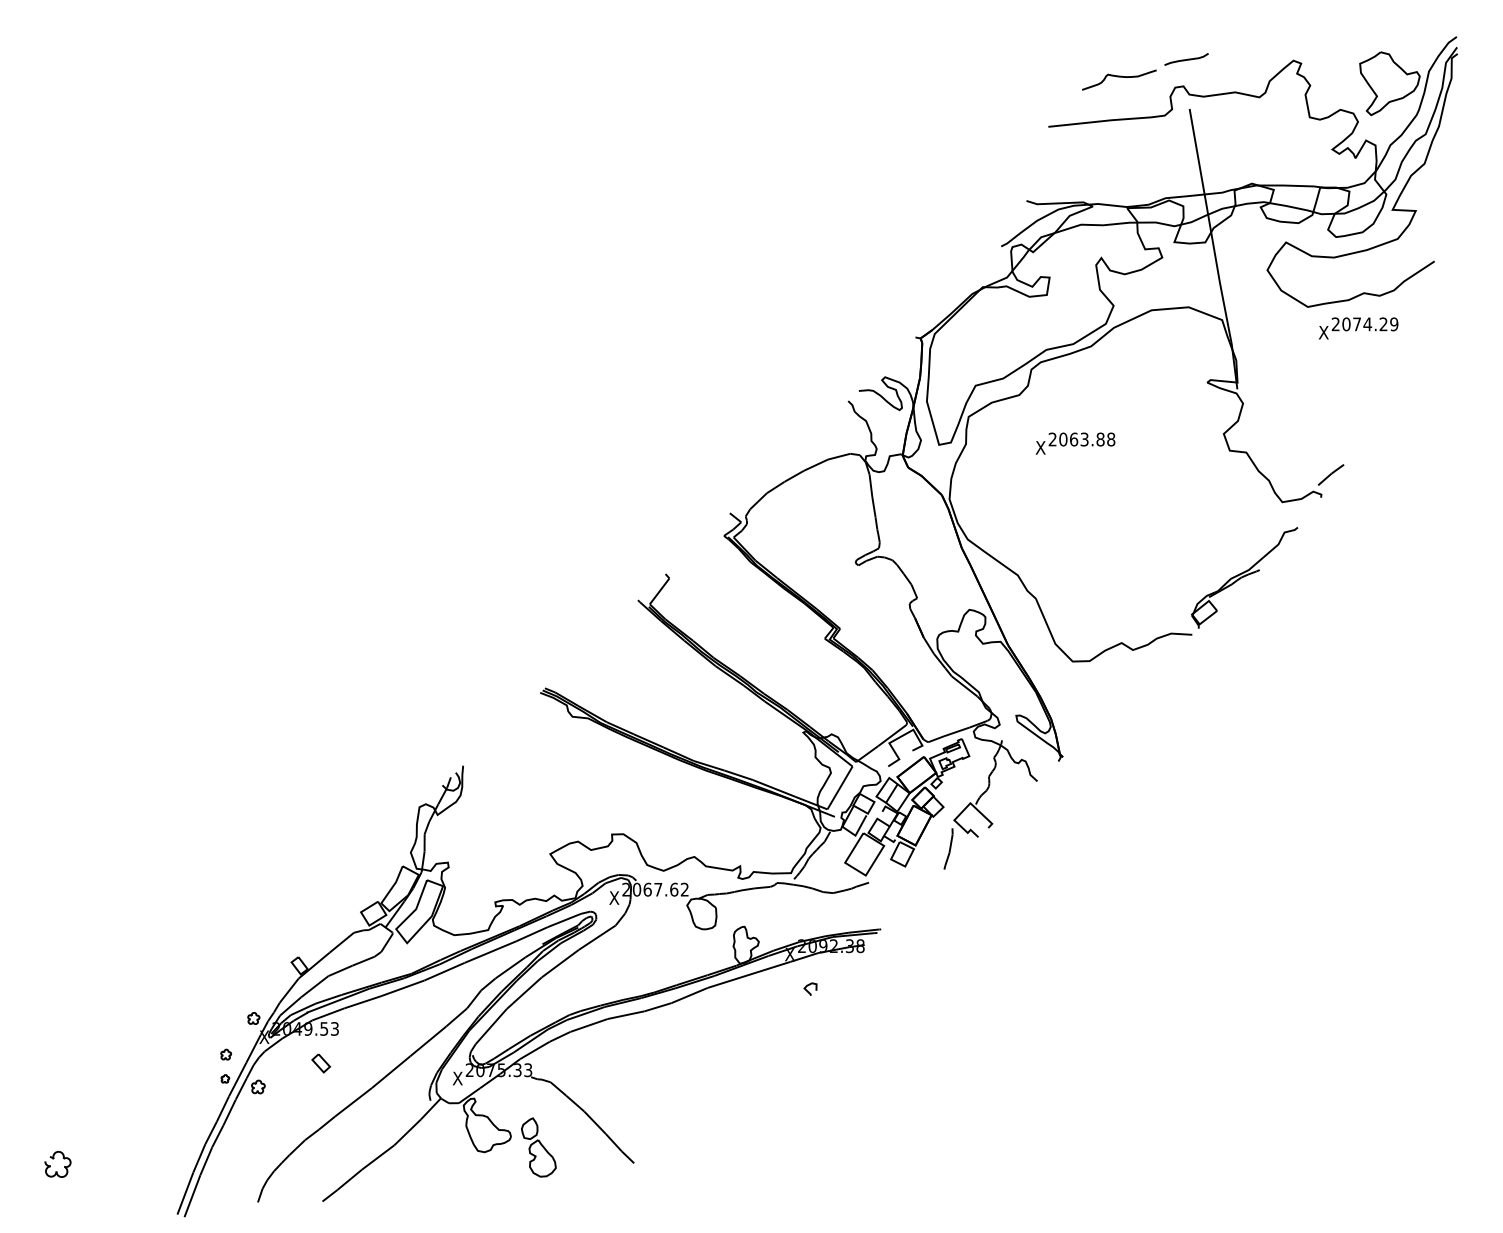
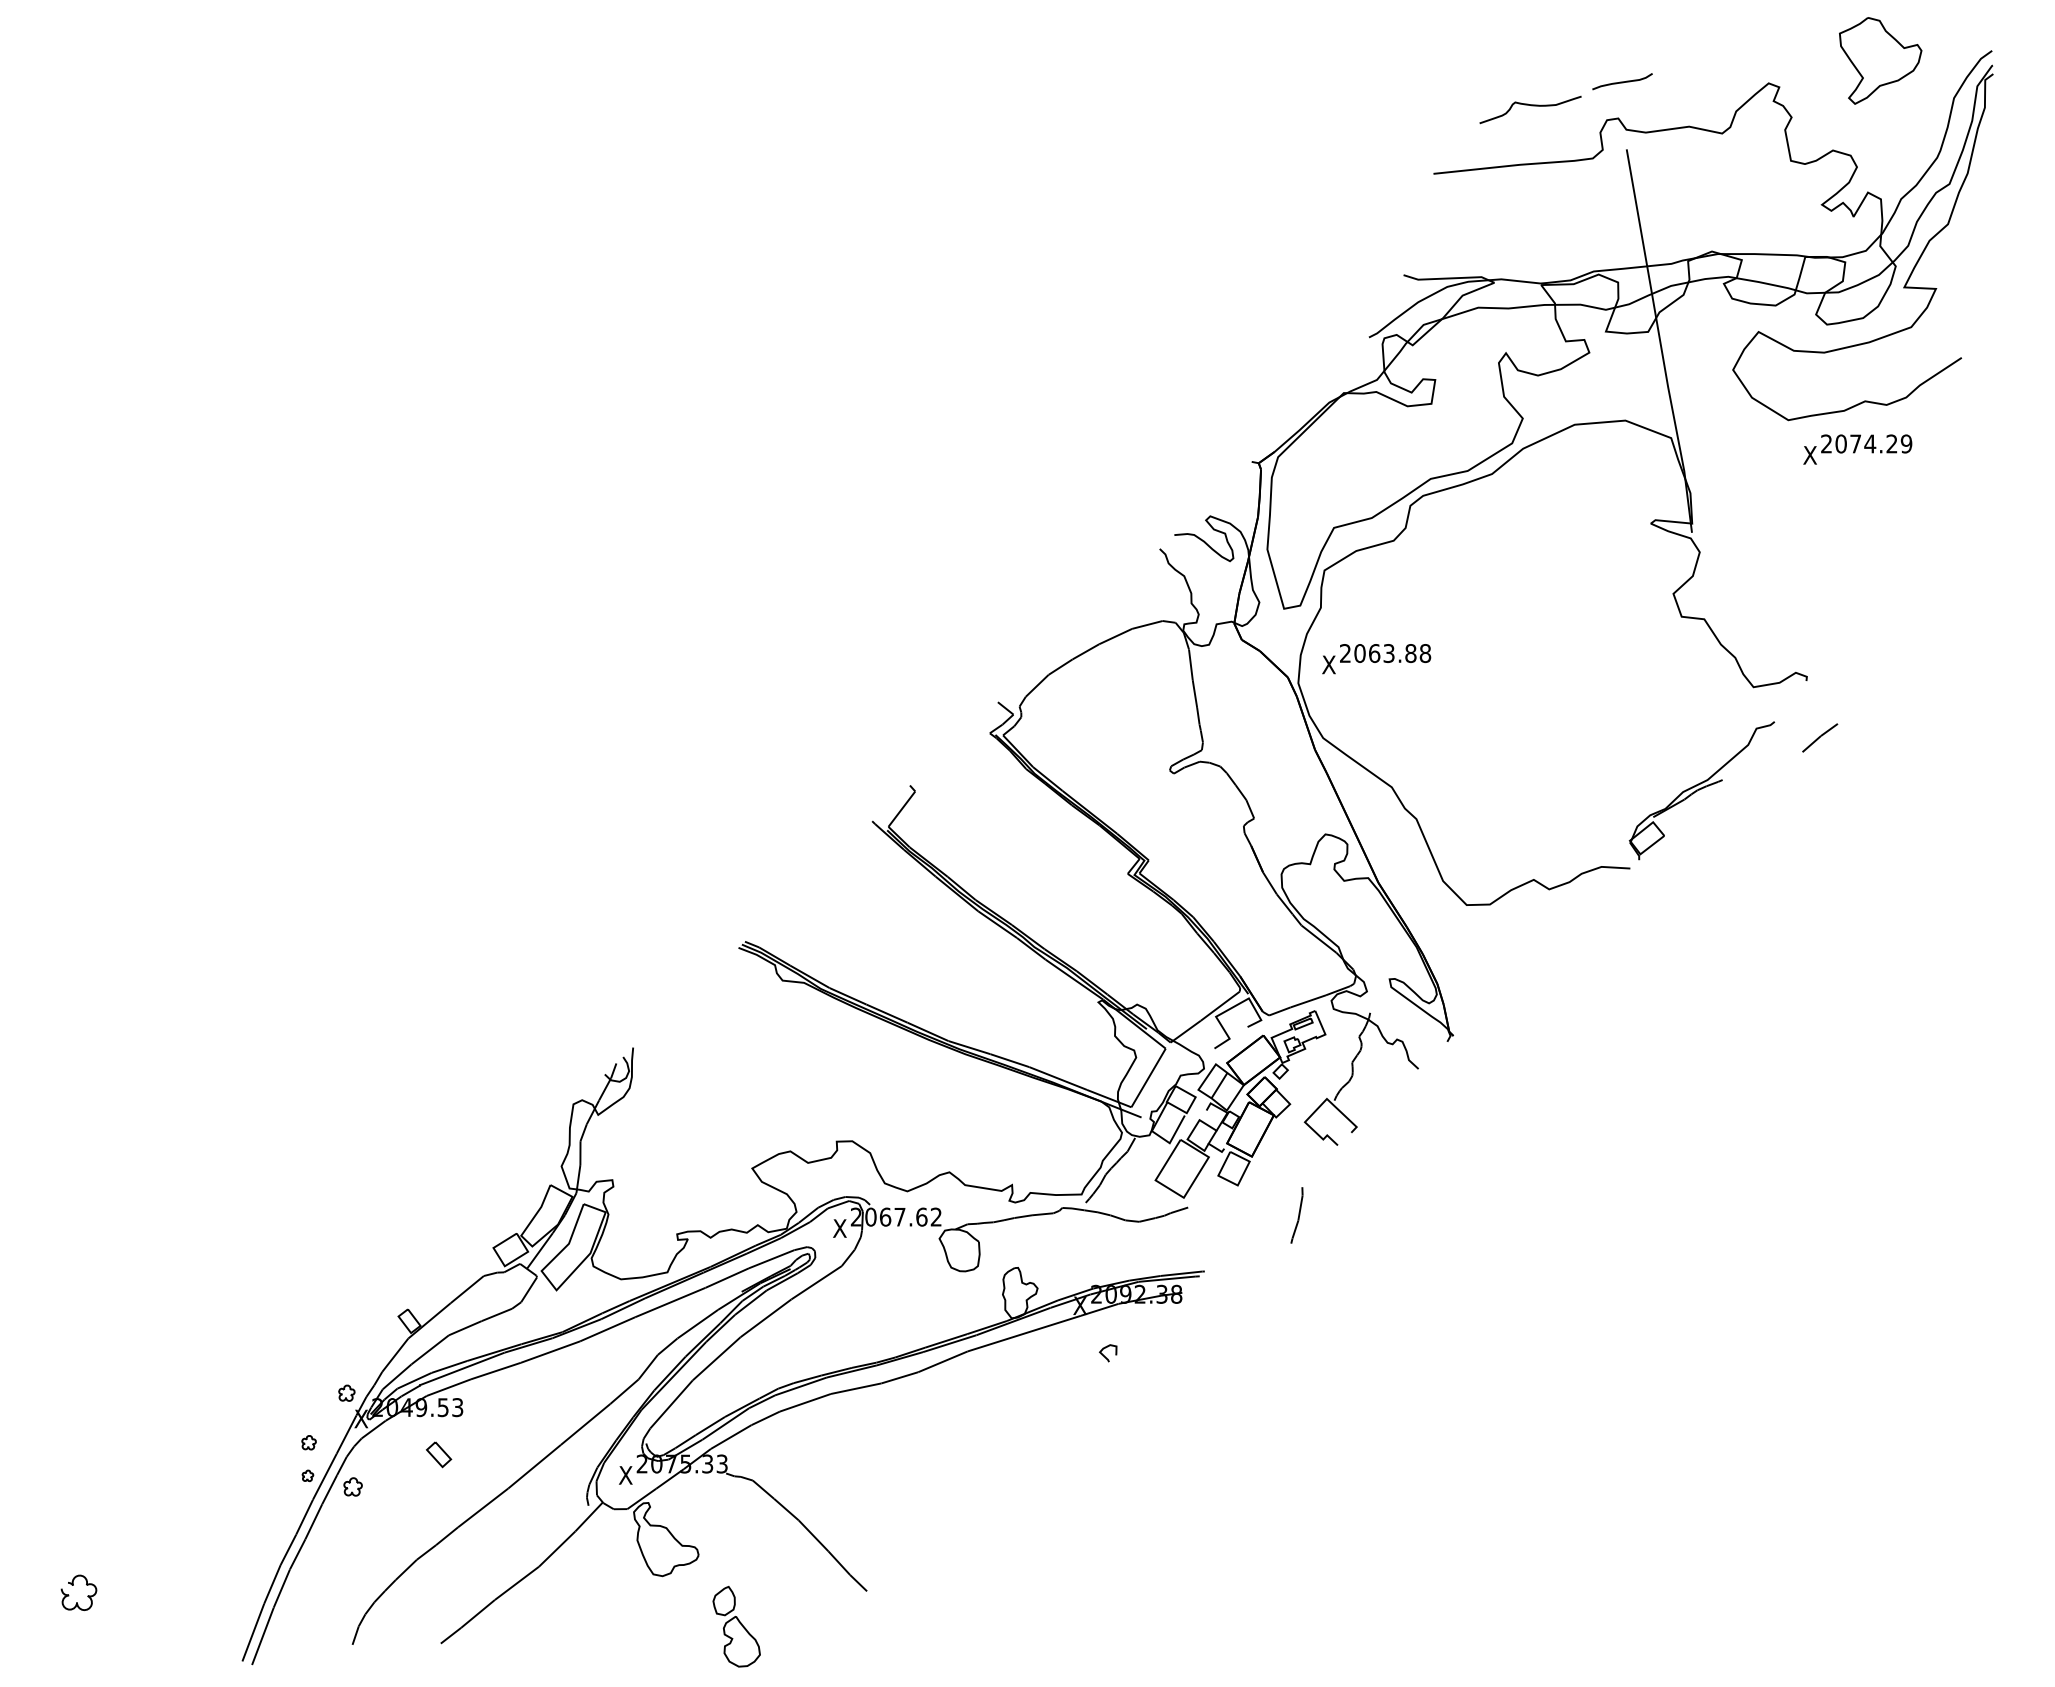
part: (1389, 83) -> (1880, 60), moved
text: (1075, 443) -> (1376, 659), moved
line: (1331, 474) -> (1820, 737), moved
line: (949, 849) -> (1298, 1215), moved
part: (538, 1147) -> (736, 1626), moved

